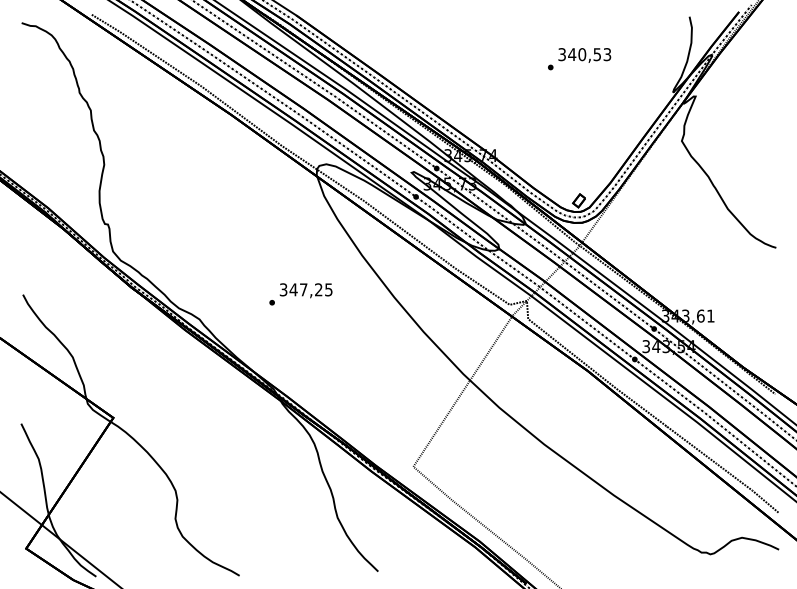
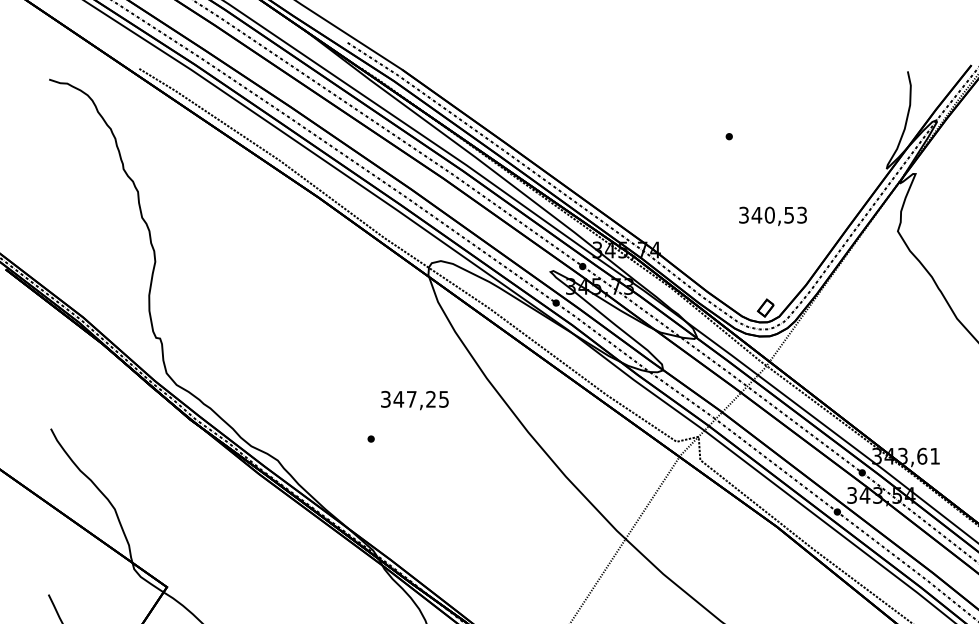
text: (584, 55) -> (772, 216), moved
text: (305, 290) -> (414, 400), moved

